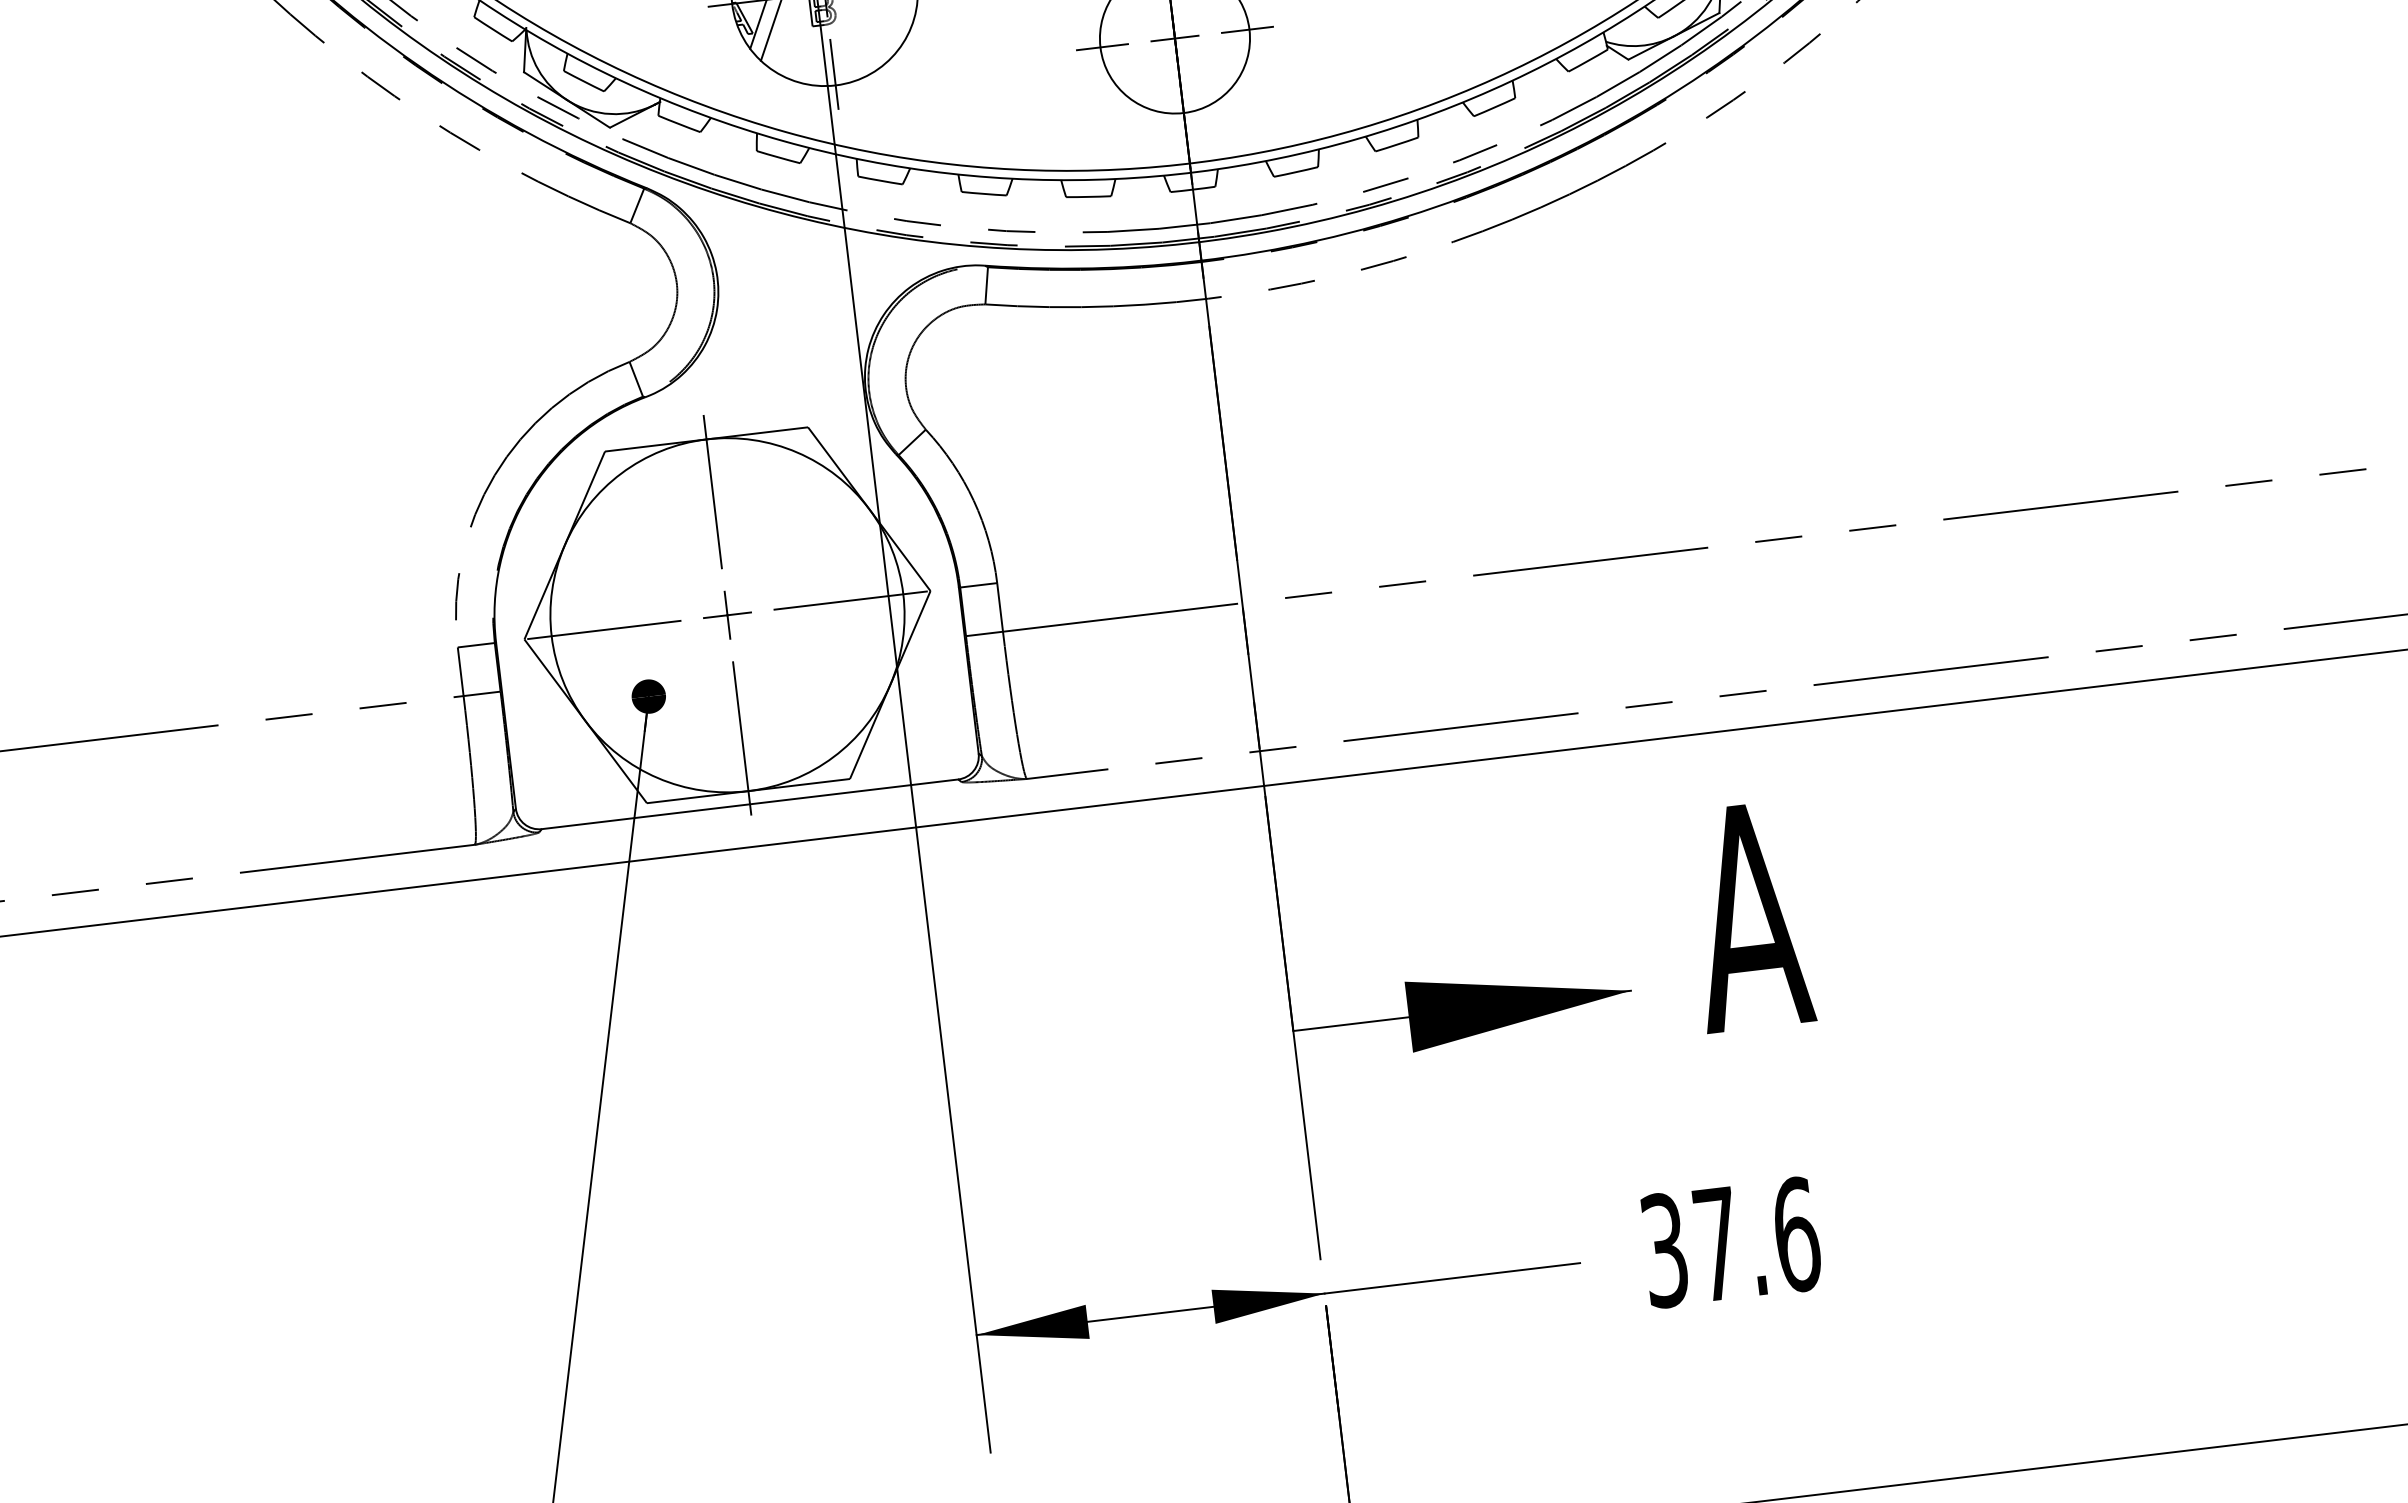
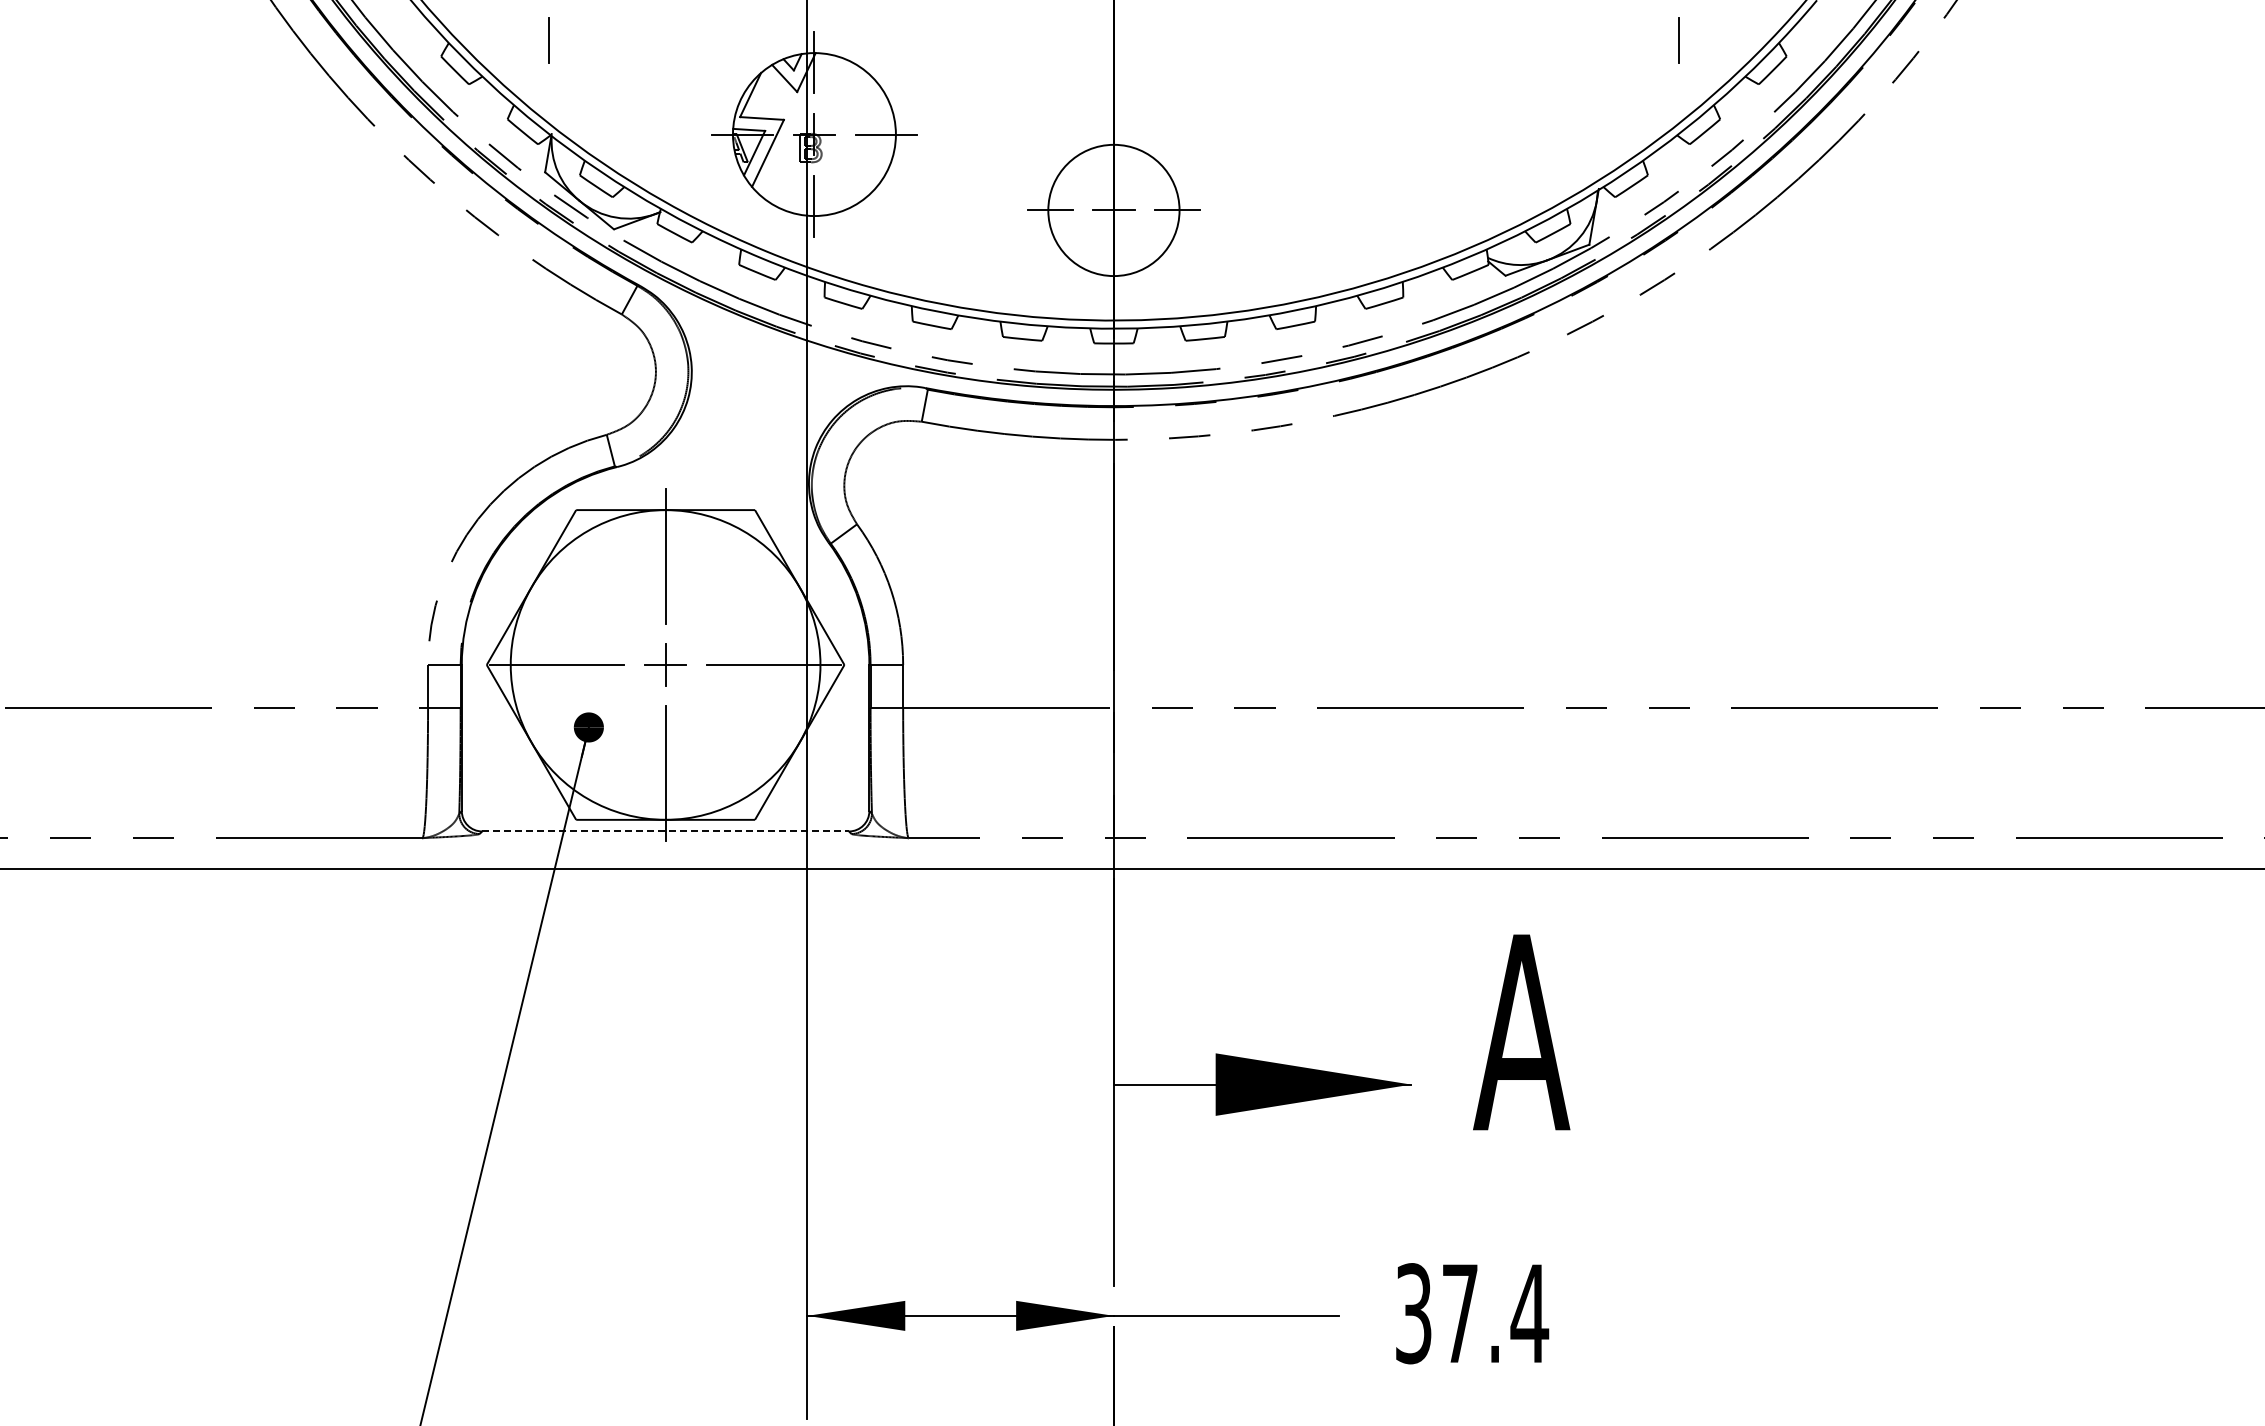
line: (751, 804) -> (666, 831), solid -> dashed
text: (1796, 1234) -> (1529, 1313), 37.6 -> 37.4

